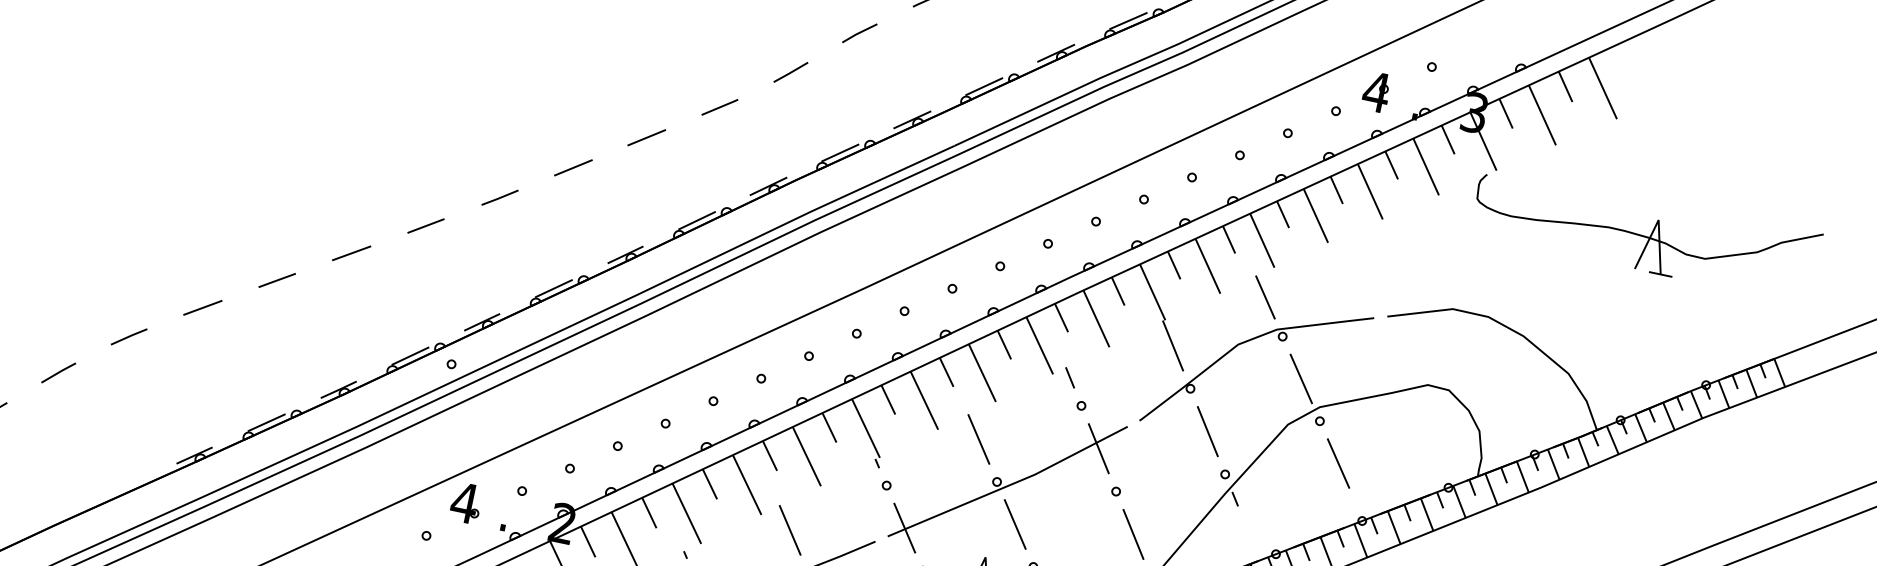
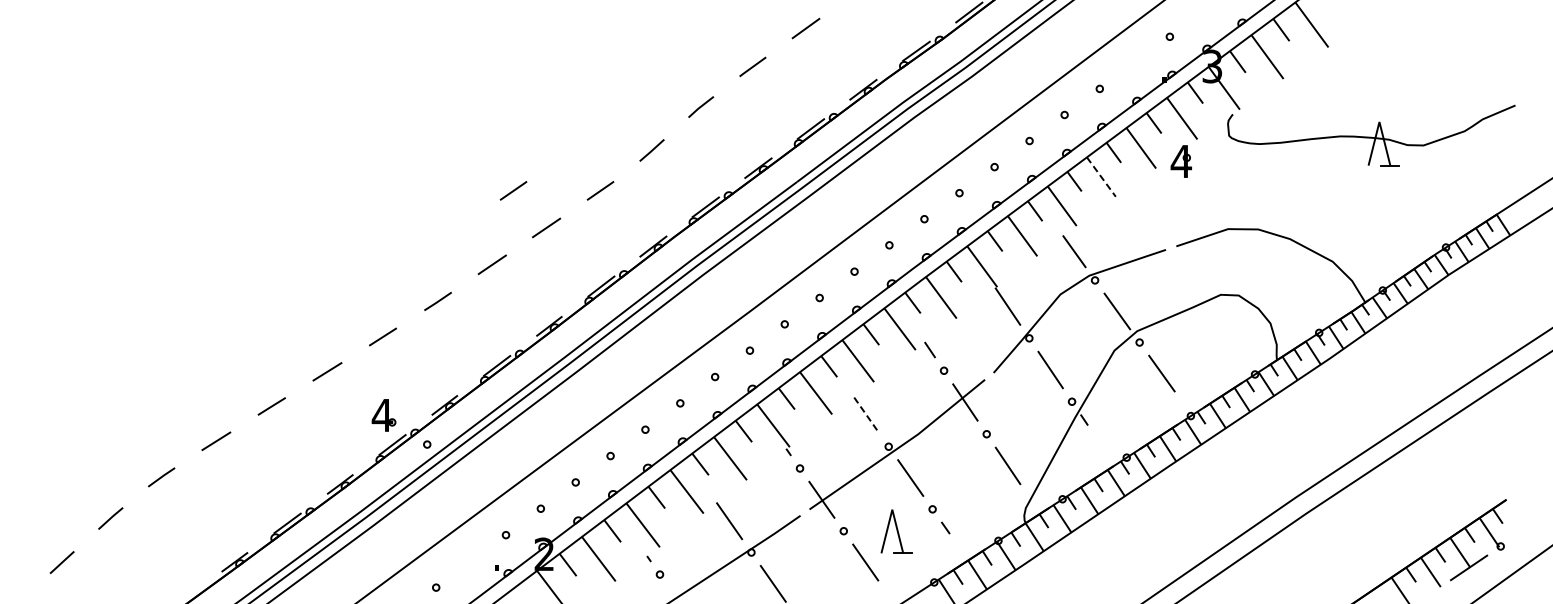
line: (616, 85) -> (513, 190), added
part: (1375, 91) -> (1180, 161), moved
line: (1315, 216) -> (1101, 177), solid -> dashed
line: (978, 439) -> (866, 415), solid -> dashed
part: (465, 503) -> (383, 415), moved

